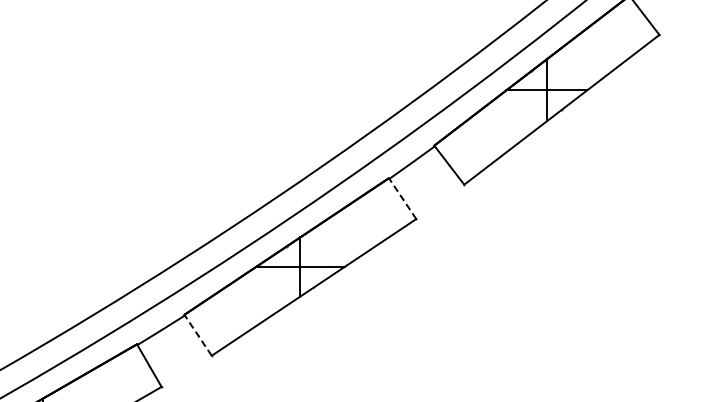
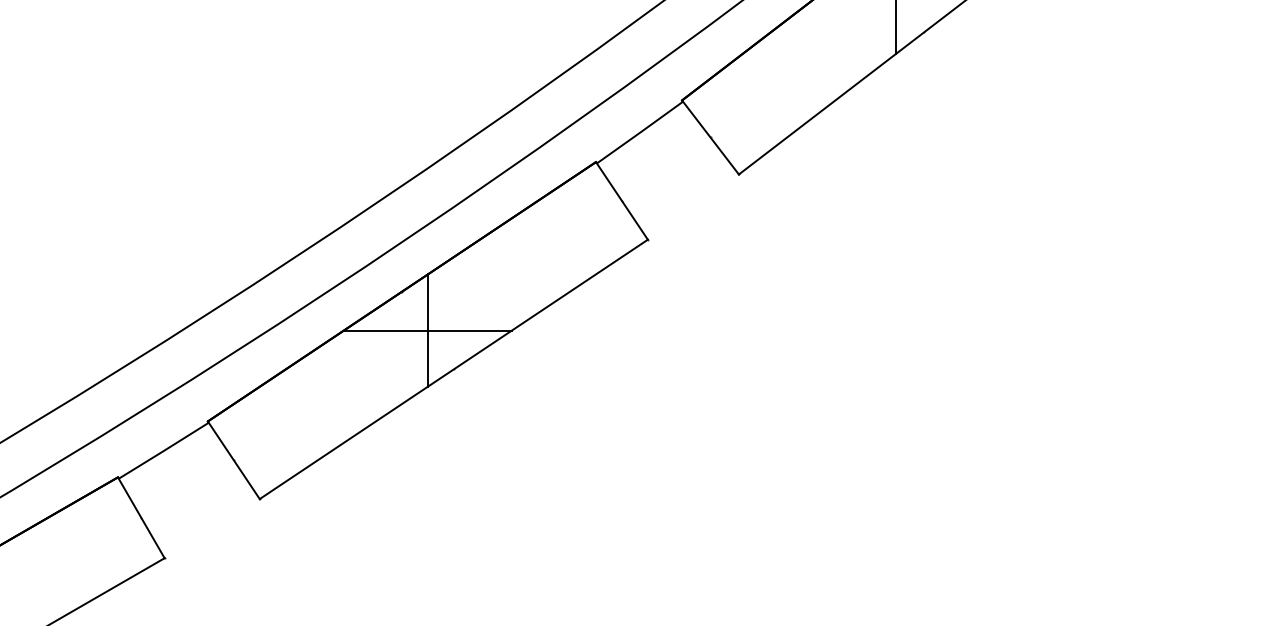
line: (402, 198) -> (621, 200), dashed -> solid
line: (198, 335) -> (234, 460), dashed -> solid

